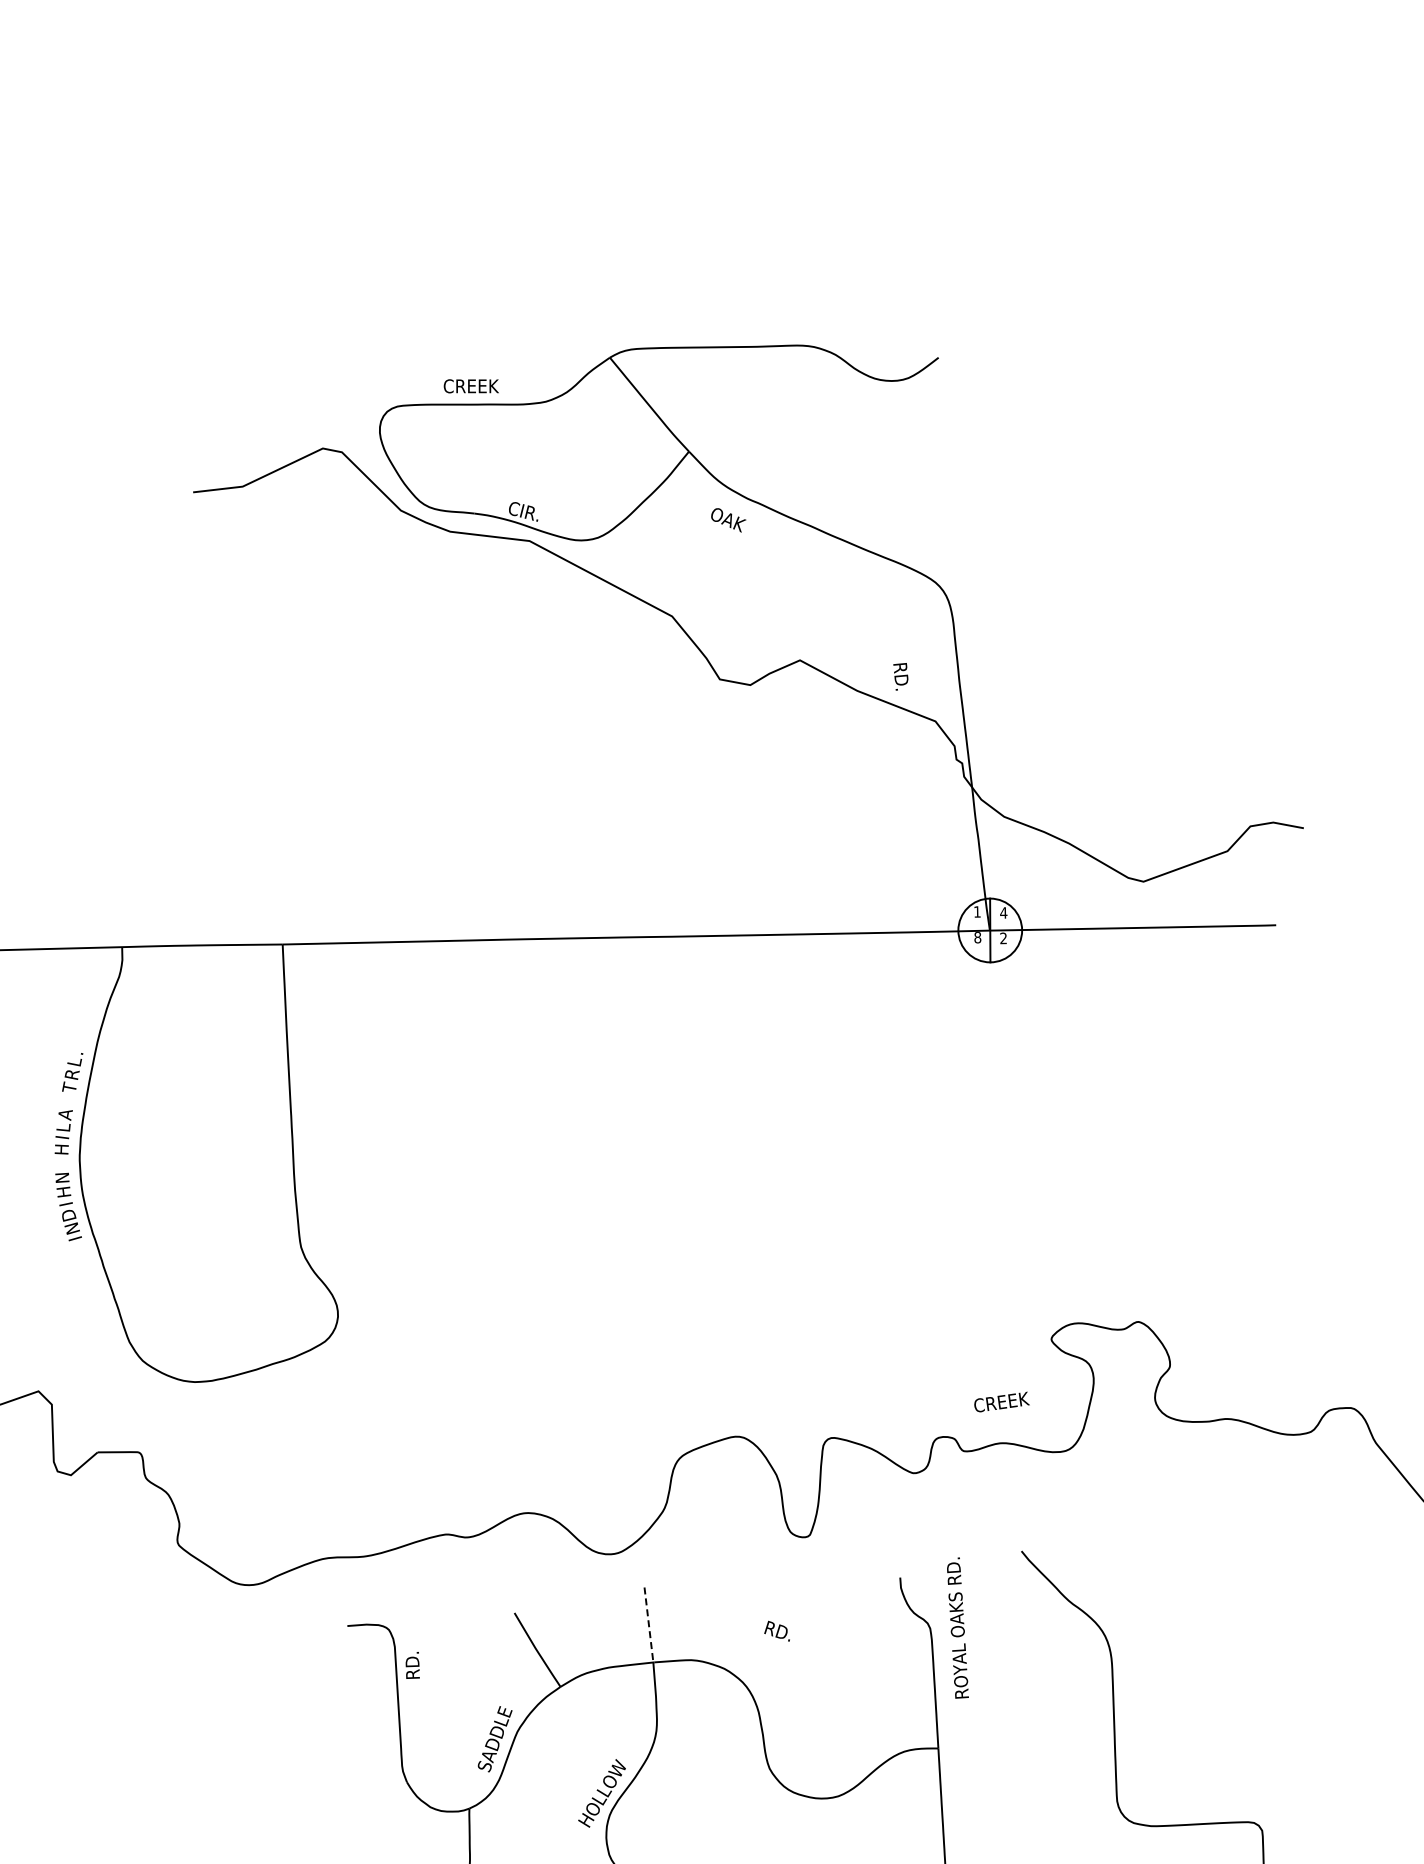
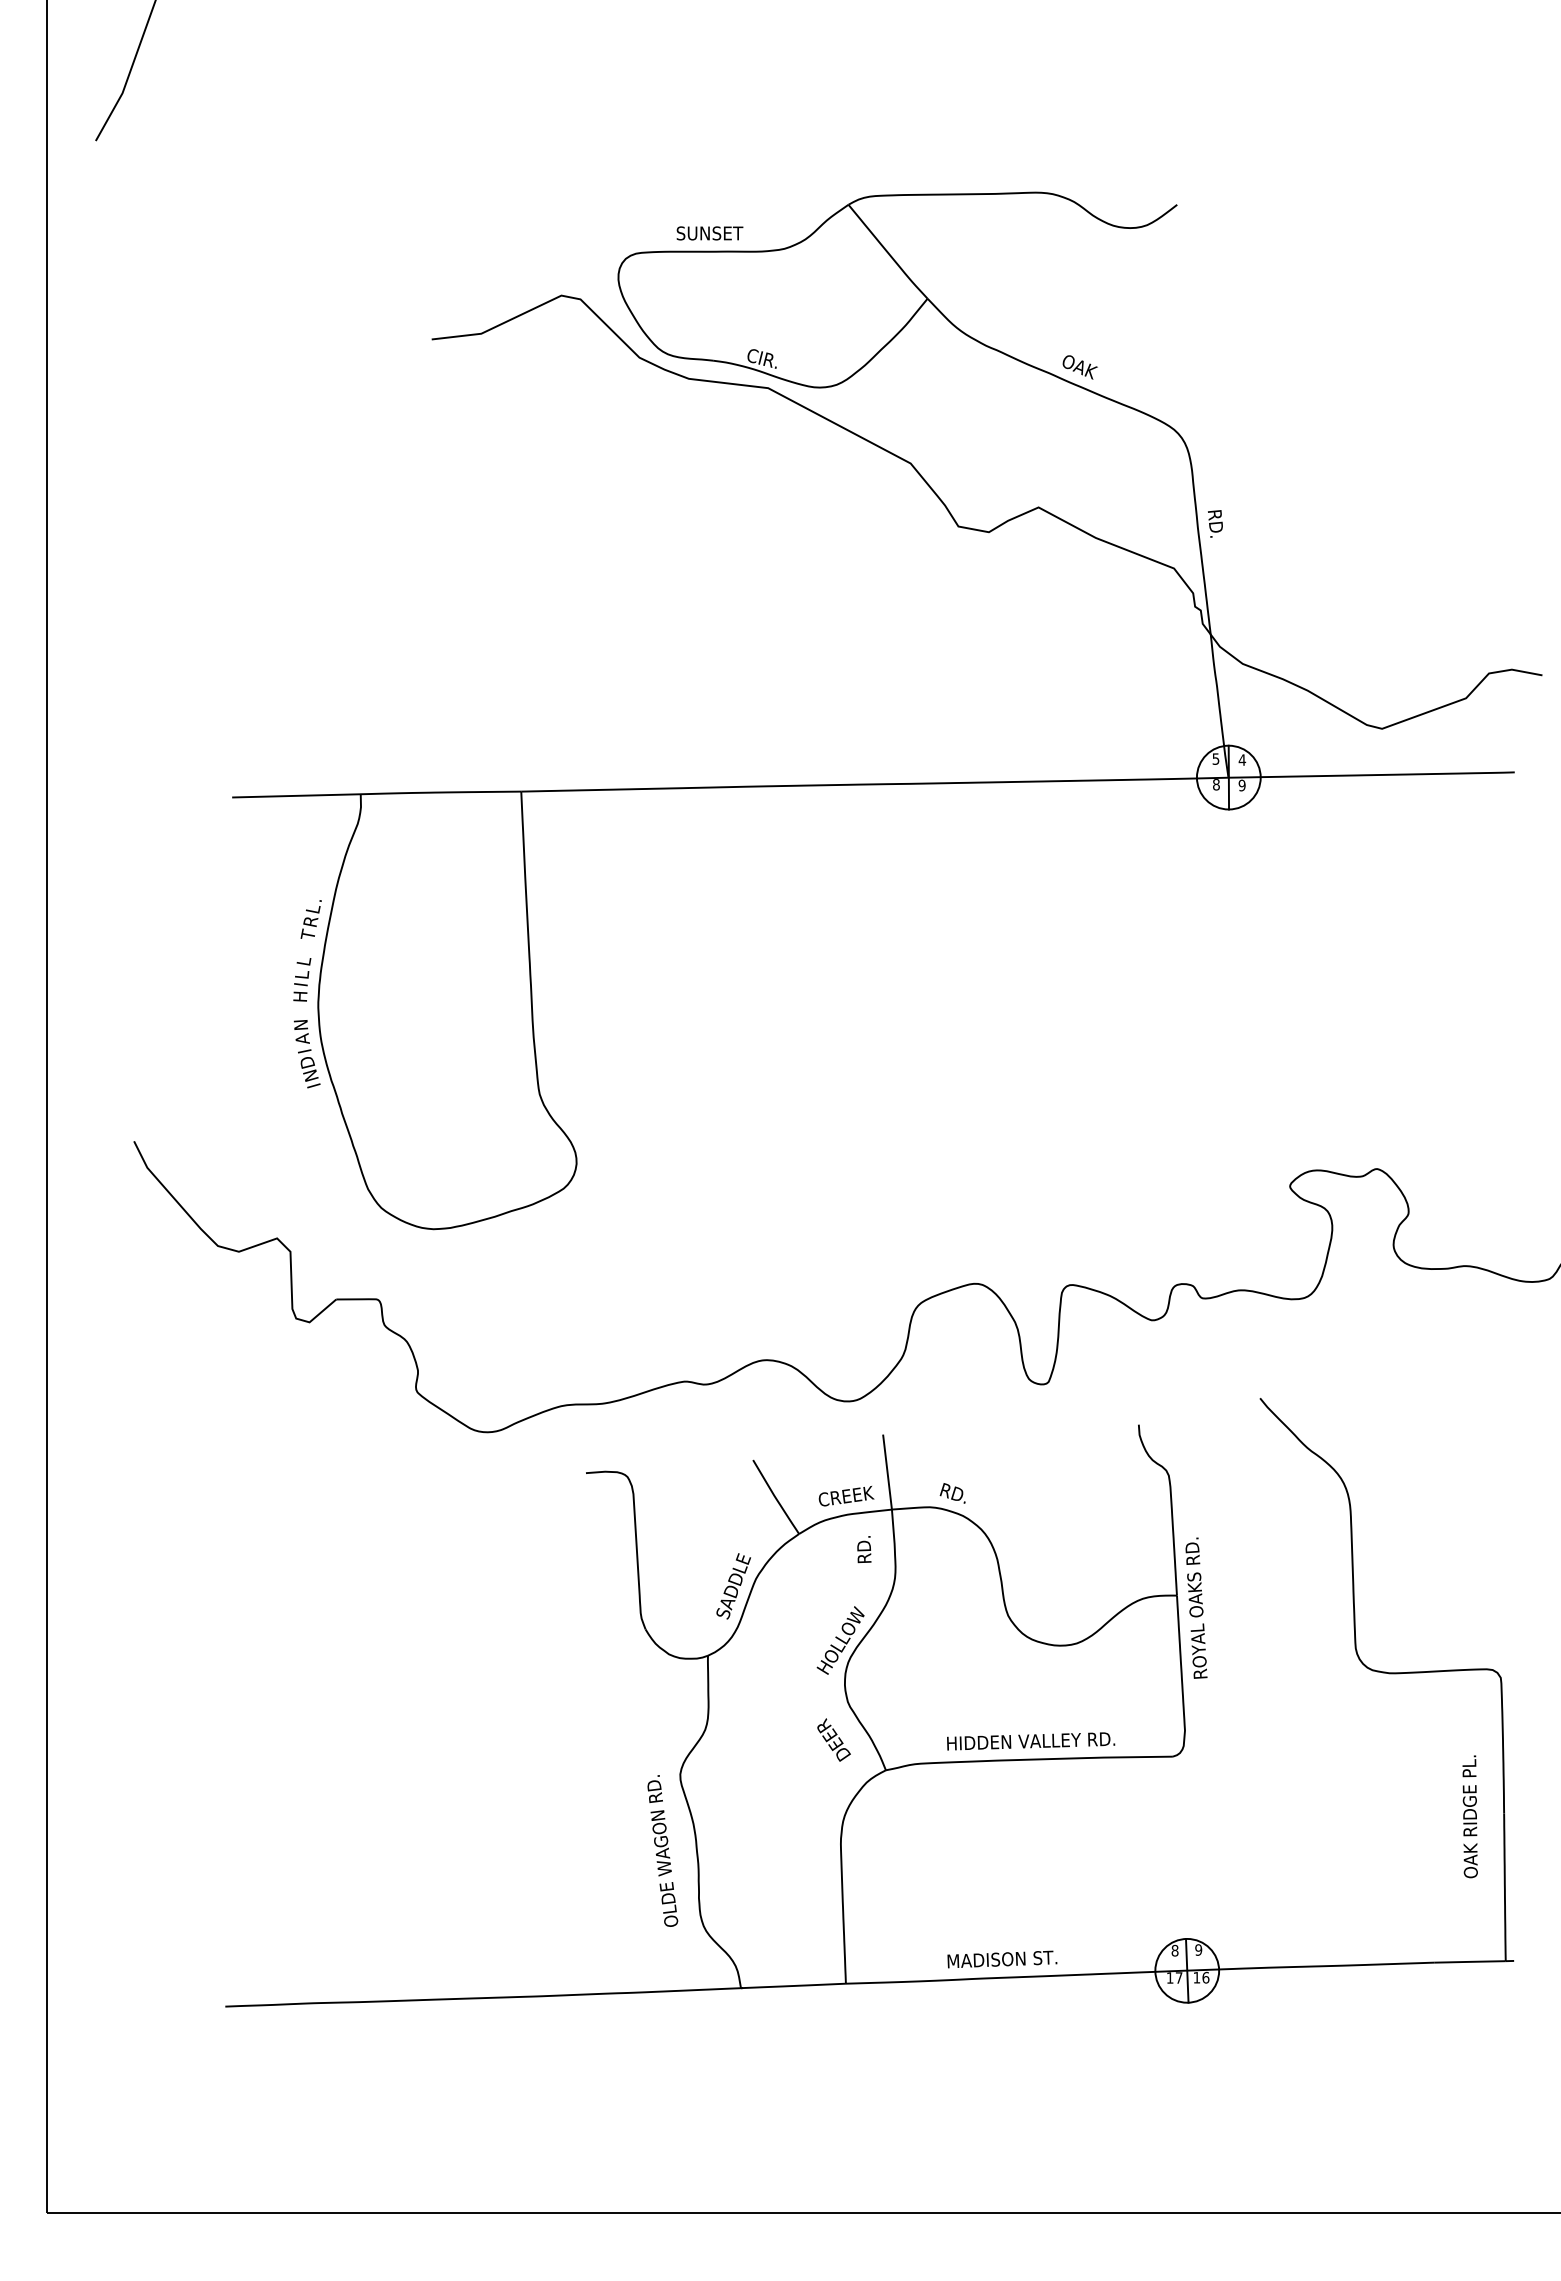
text: (470, 386) -> (709, 233), CREEK -> SUNSET
text: (727, 520) -> (1079, 367), moved
text: (900, 676) -> (1215, 523), moved
text: (976, 911) -> (1215, 758), 1 -> 5
text: (1002, 938) -> (1241, 785), 2 -> 9
text: (64, 1115) -> (303, 962), A -> L
text: (63, 1191) -> (302, 1038), H -> A
text: (1001, 1402) -> (846, 1496), moved
line: (648, 1625) -> (887, 1472), dashed -> solid
text: (957, 1627) -> (1196, 1607), moved
text: (776, 1631) -> (952, 1493), moved
text: (412, 1665) -> (864, 1549), moved

